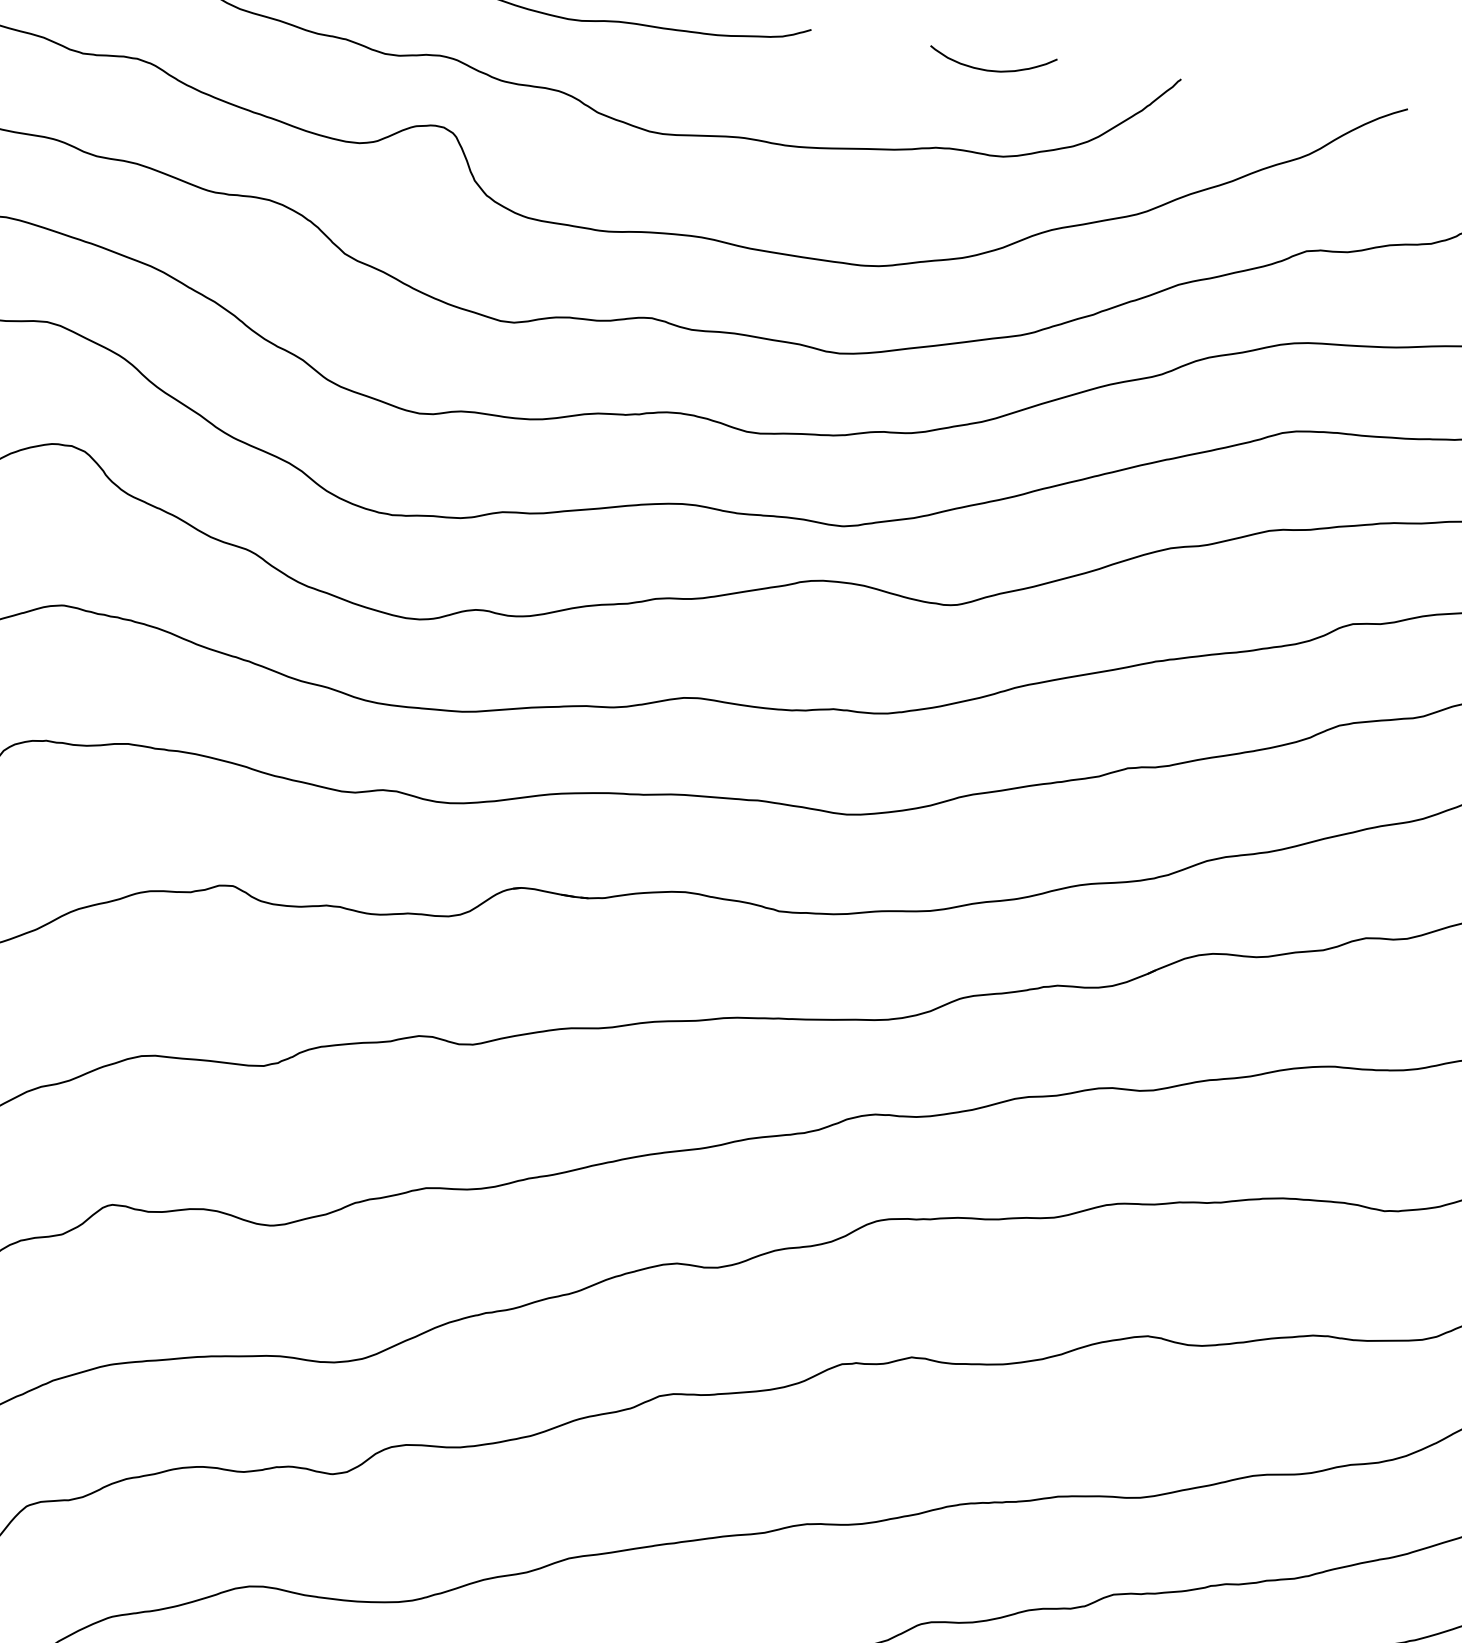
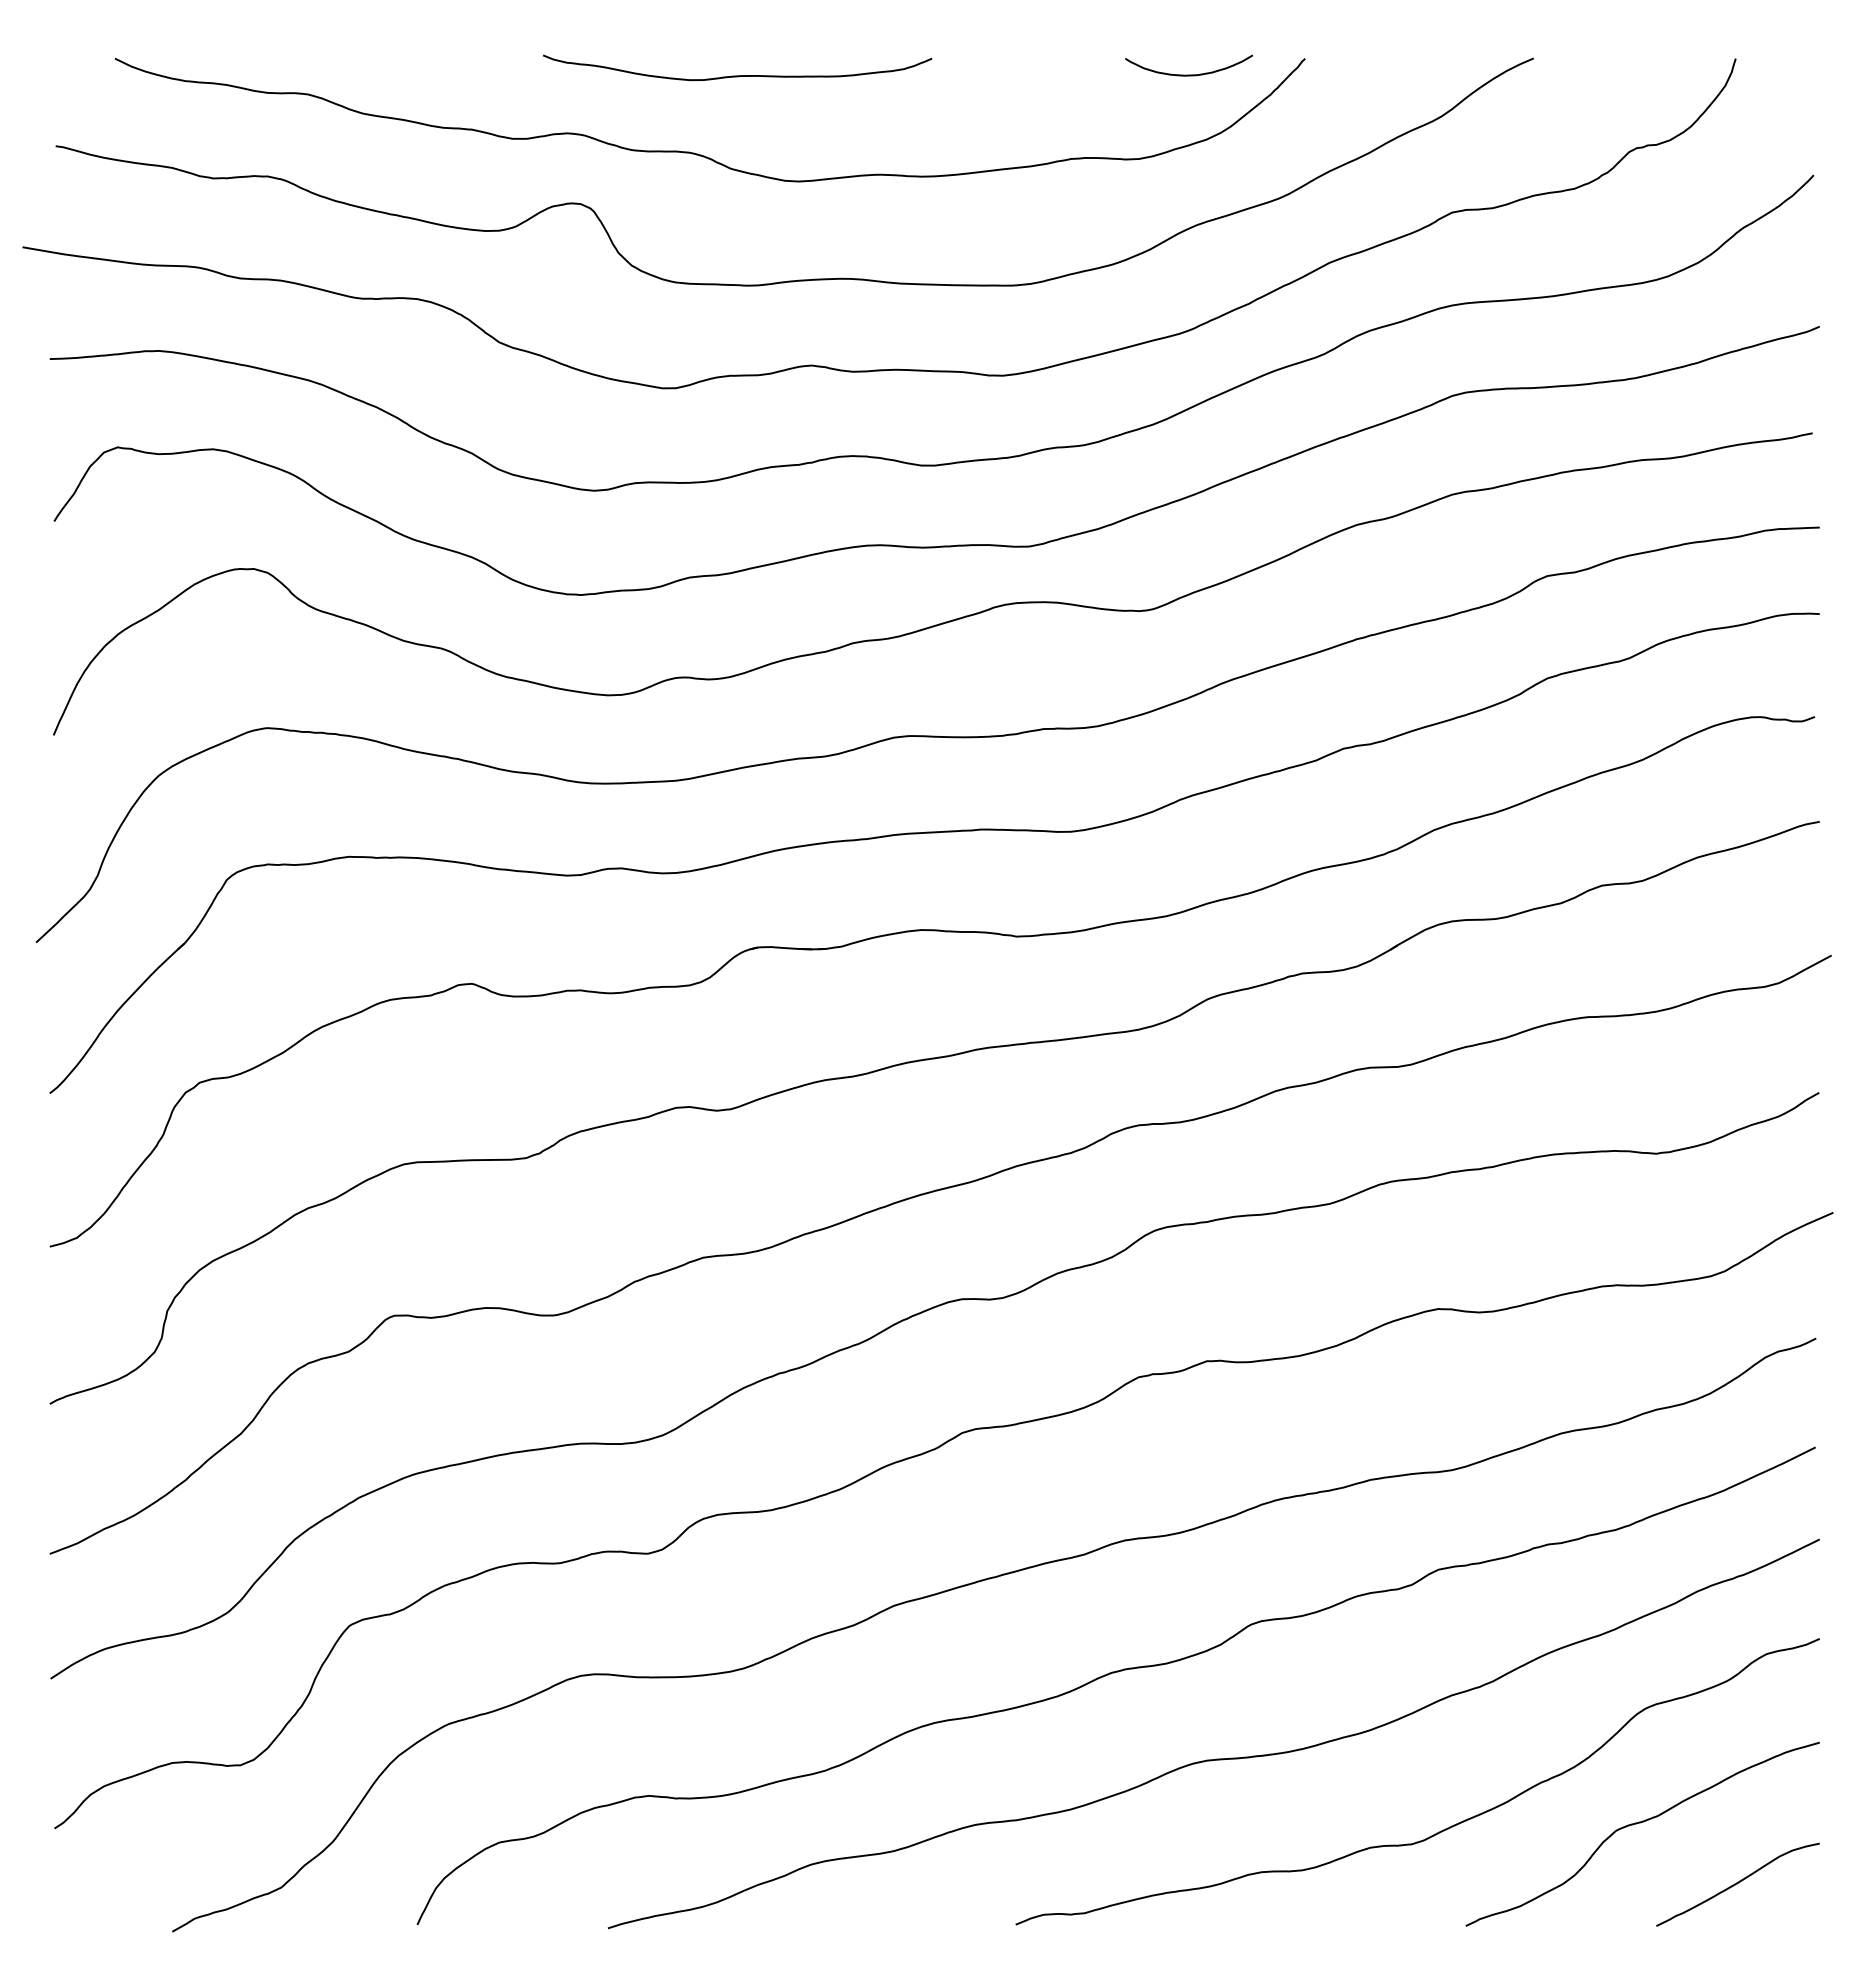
curve: (991, 69) -> (1188, 74), moved

